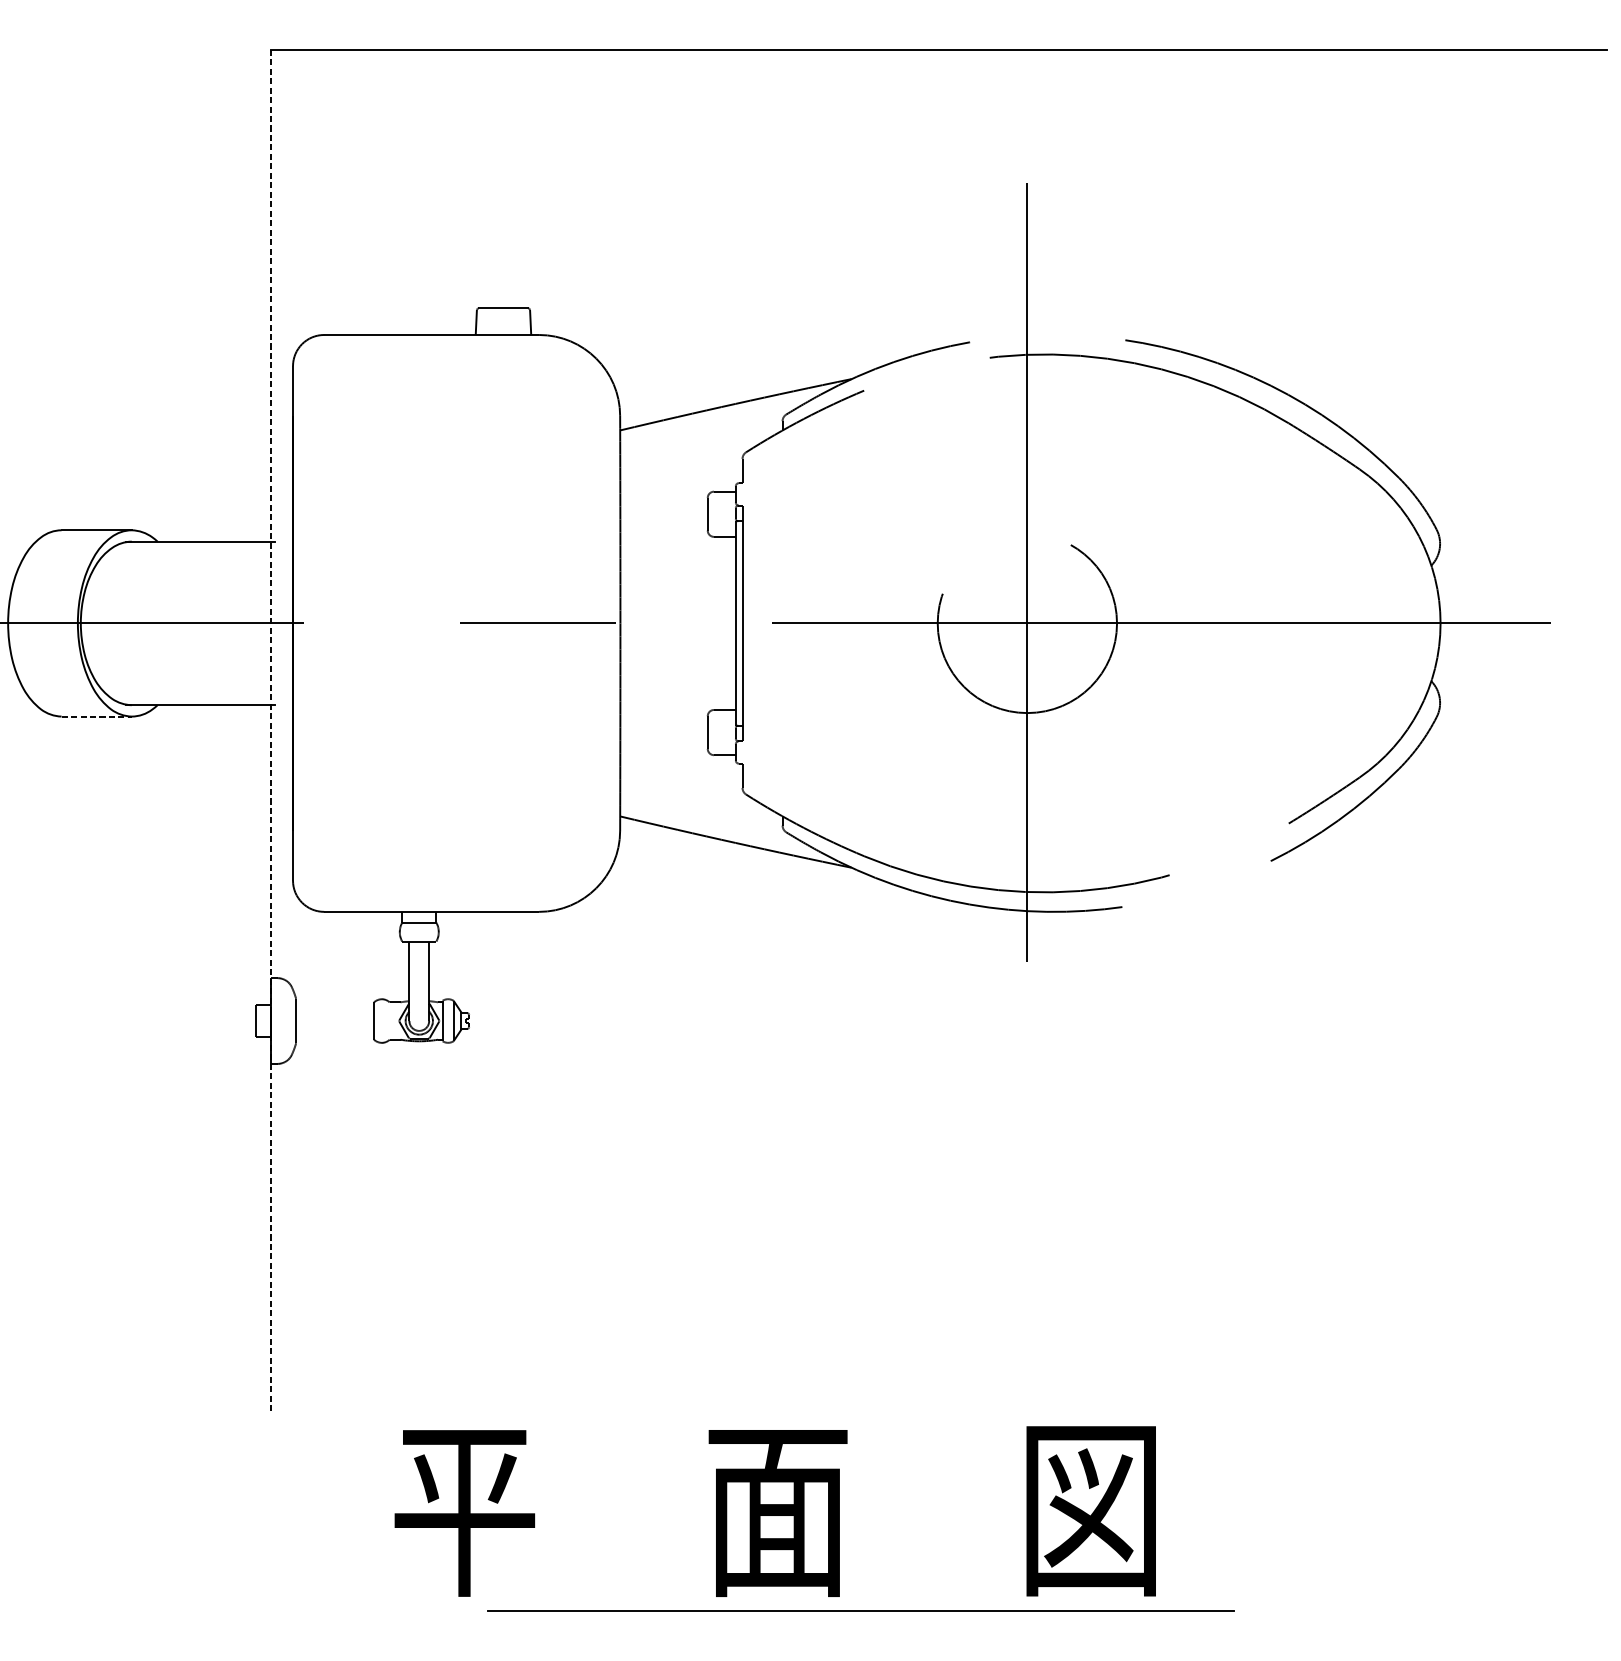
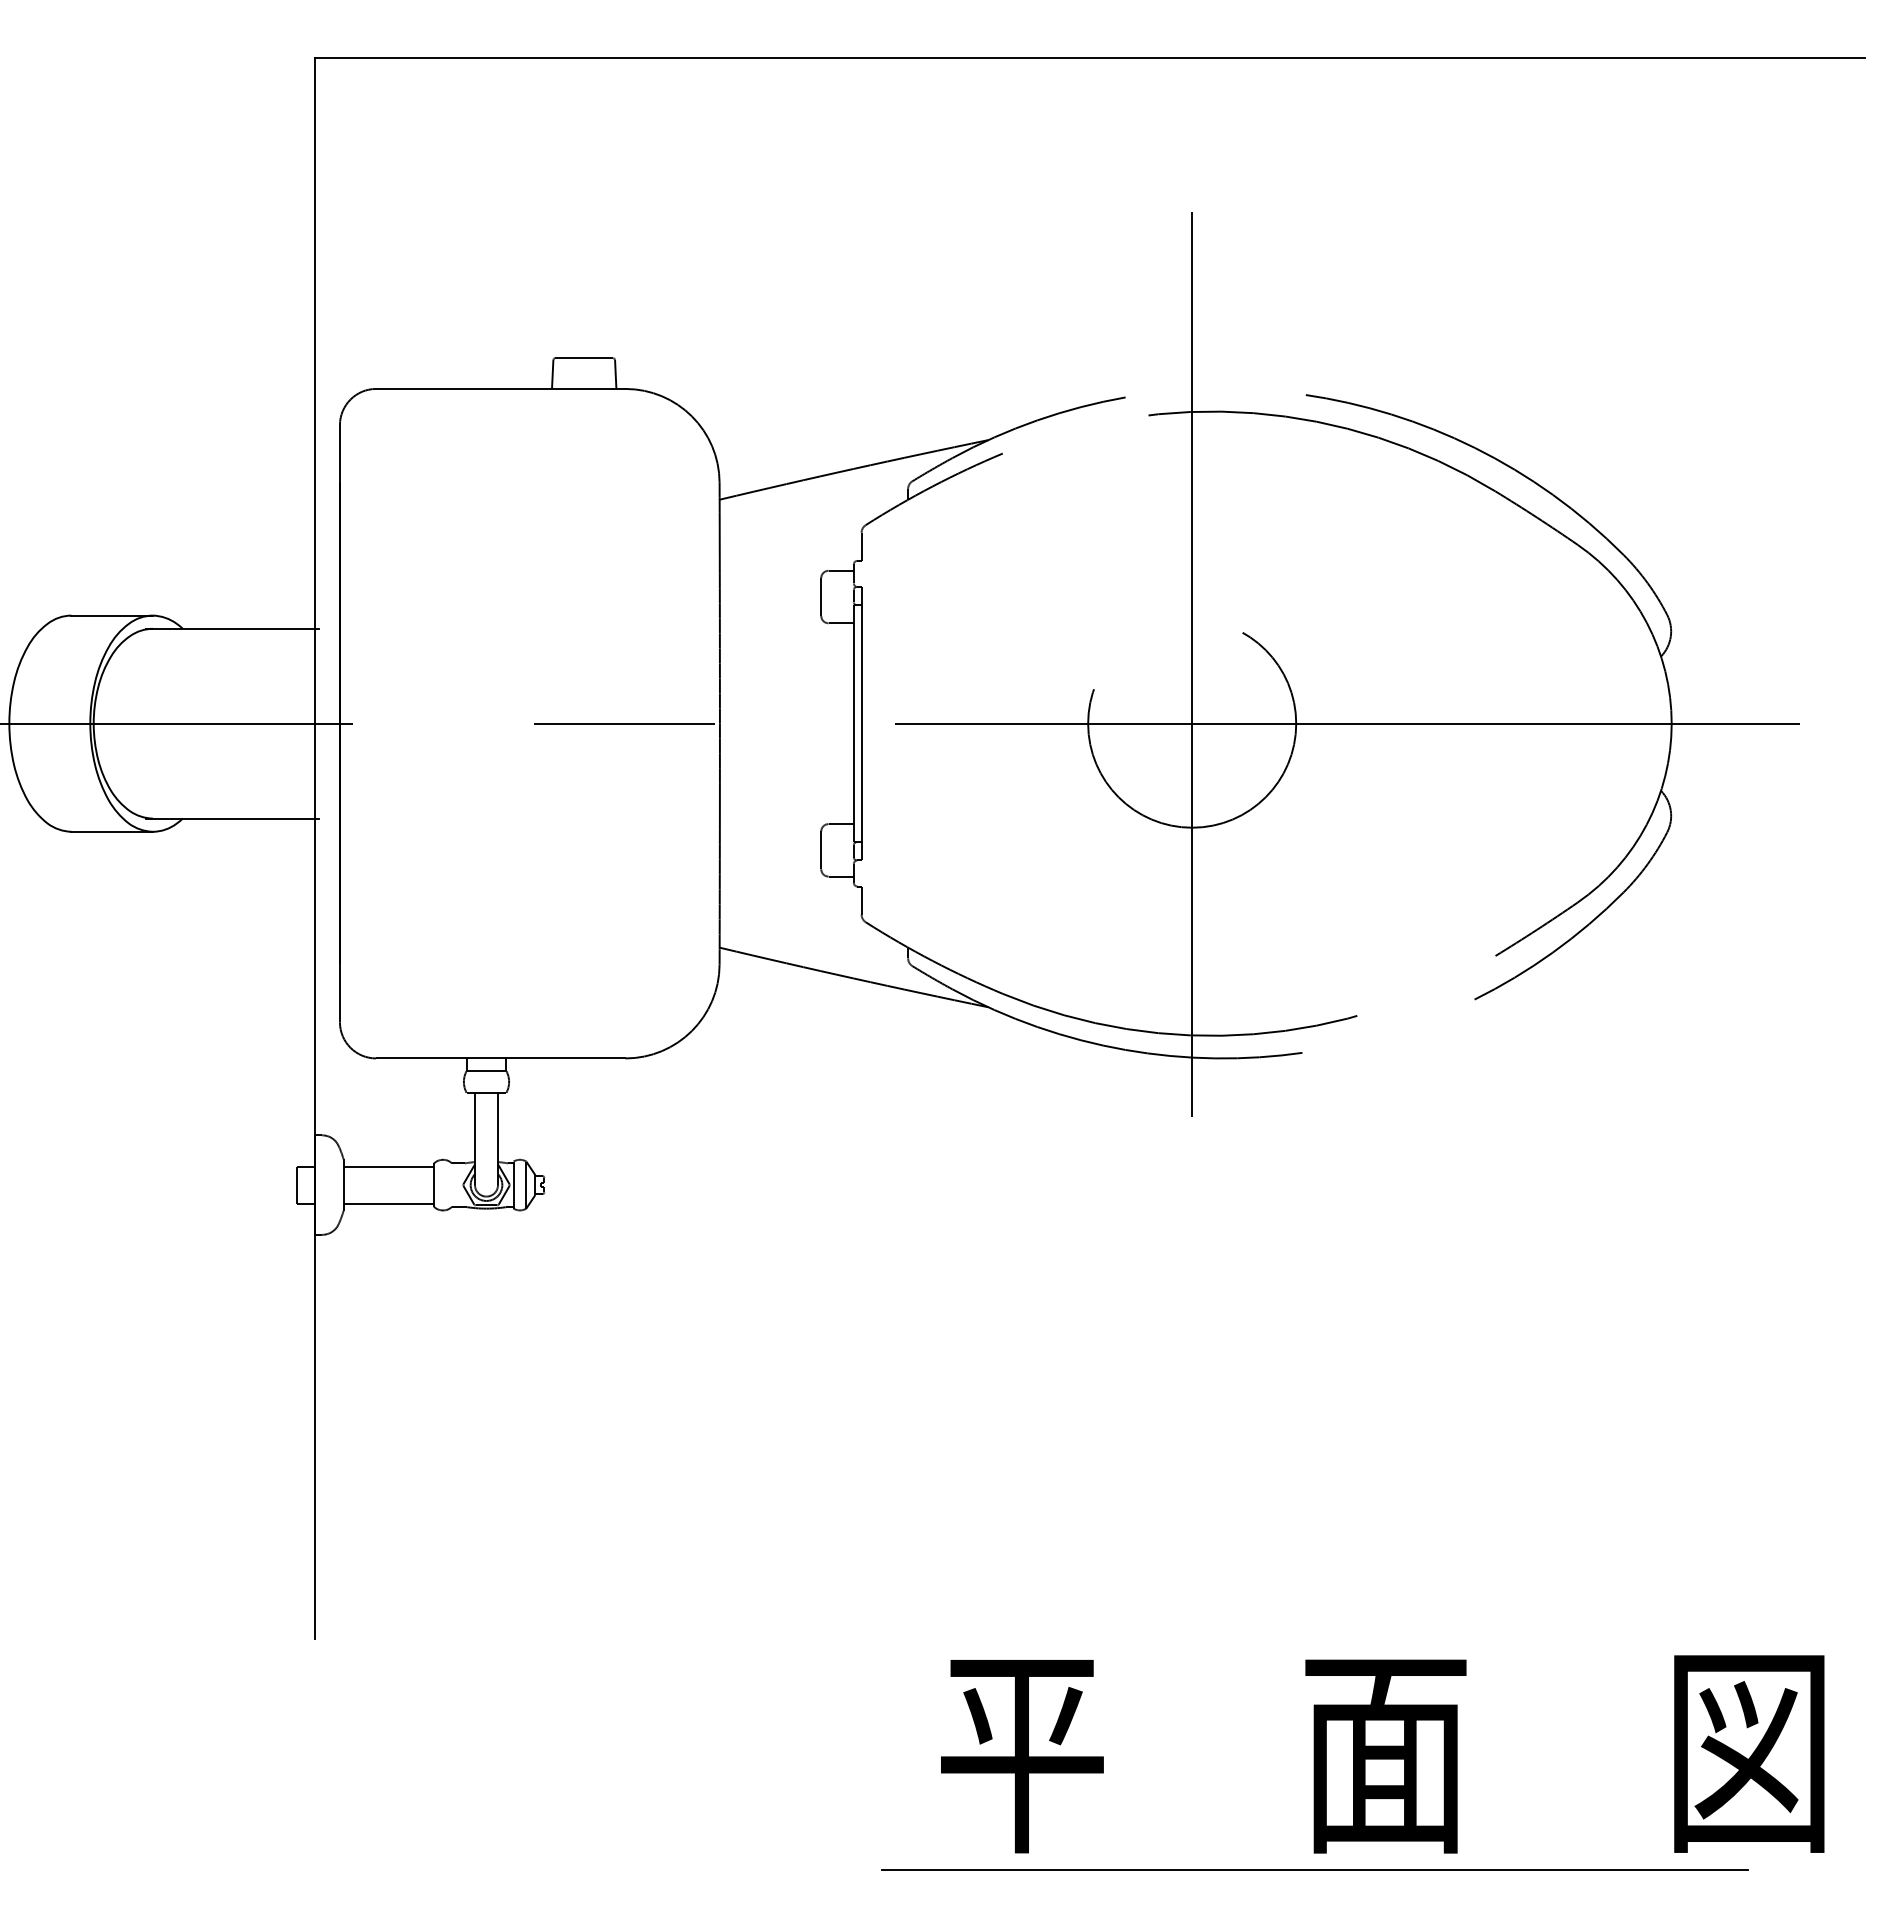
line: (97, 716) -> (112, 831), dashed -> solid
line: (271, 730) -> (314, 848), dashed -> solid
line: (334, 1004) -> (388, 1166), added
line: (334, 1036) -> (388, 1203), added
text: (775, 1511) -> (1382, 1754), moved
line: (860, 1610) -> (1314, 1869), moved

